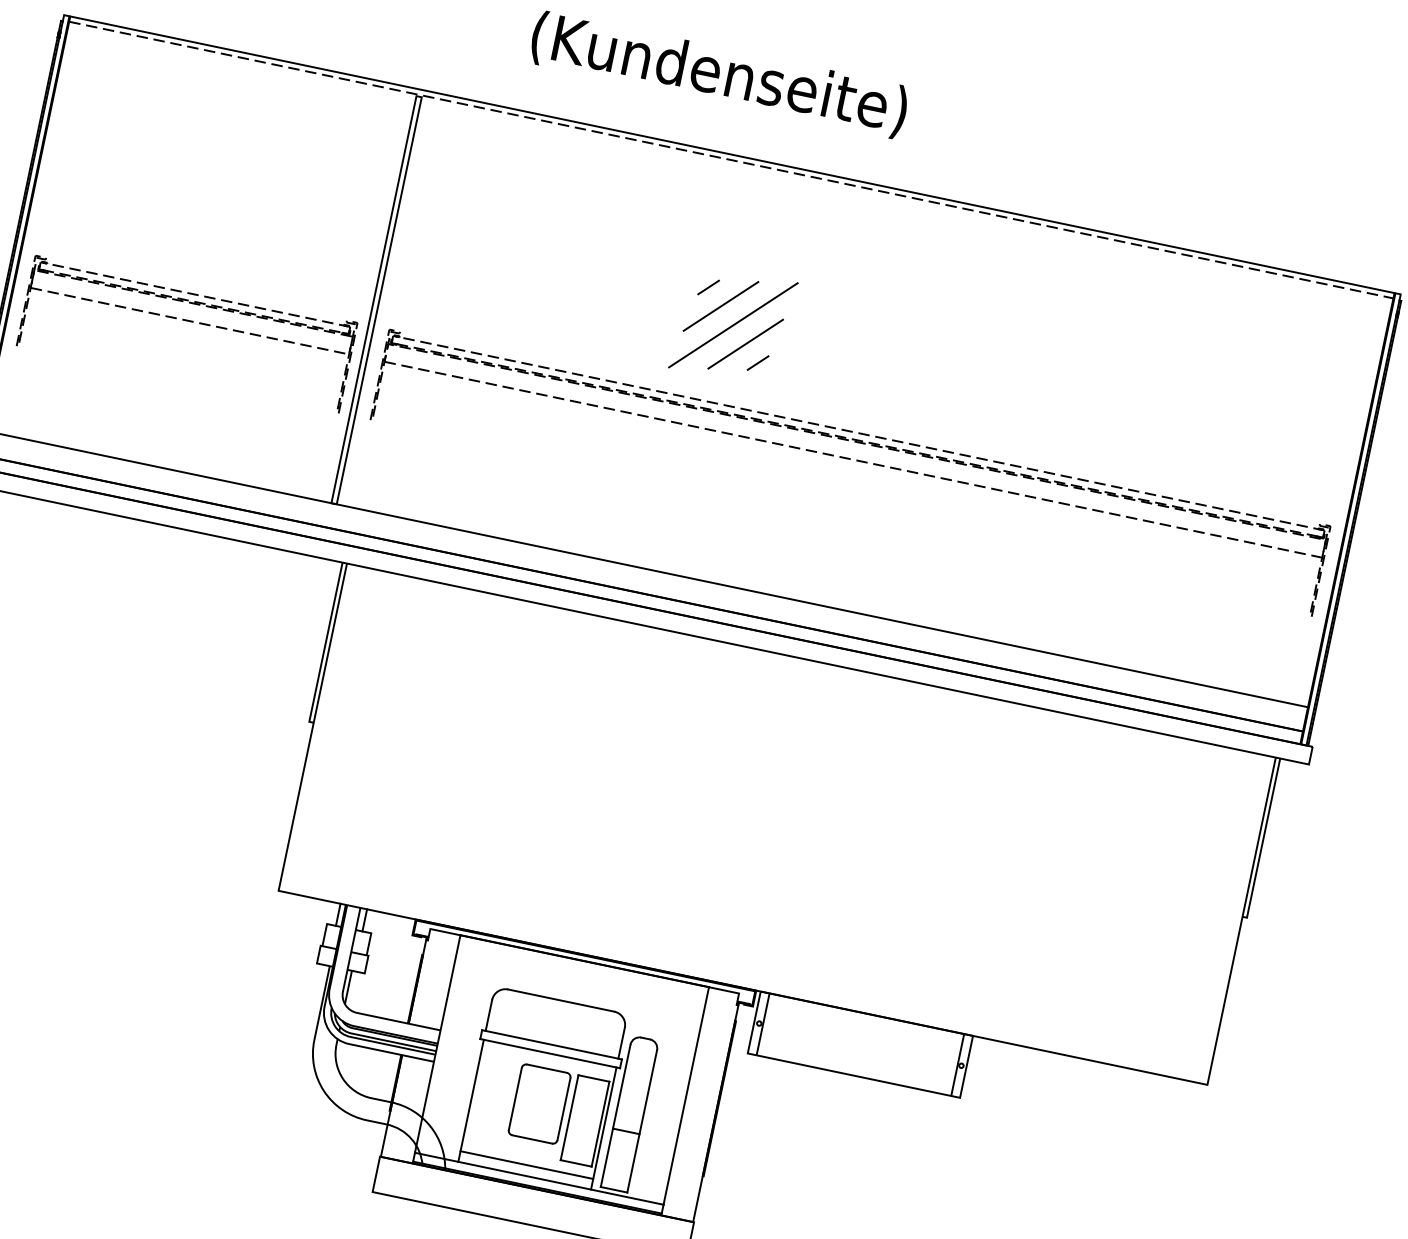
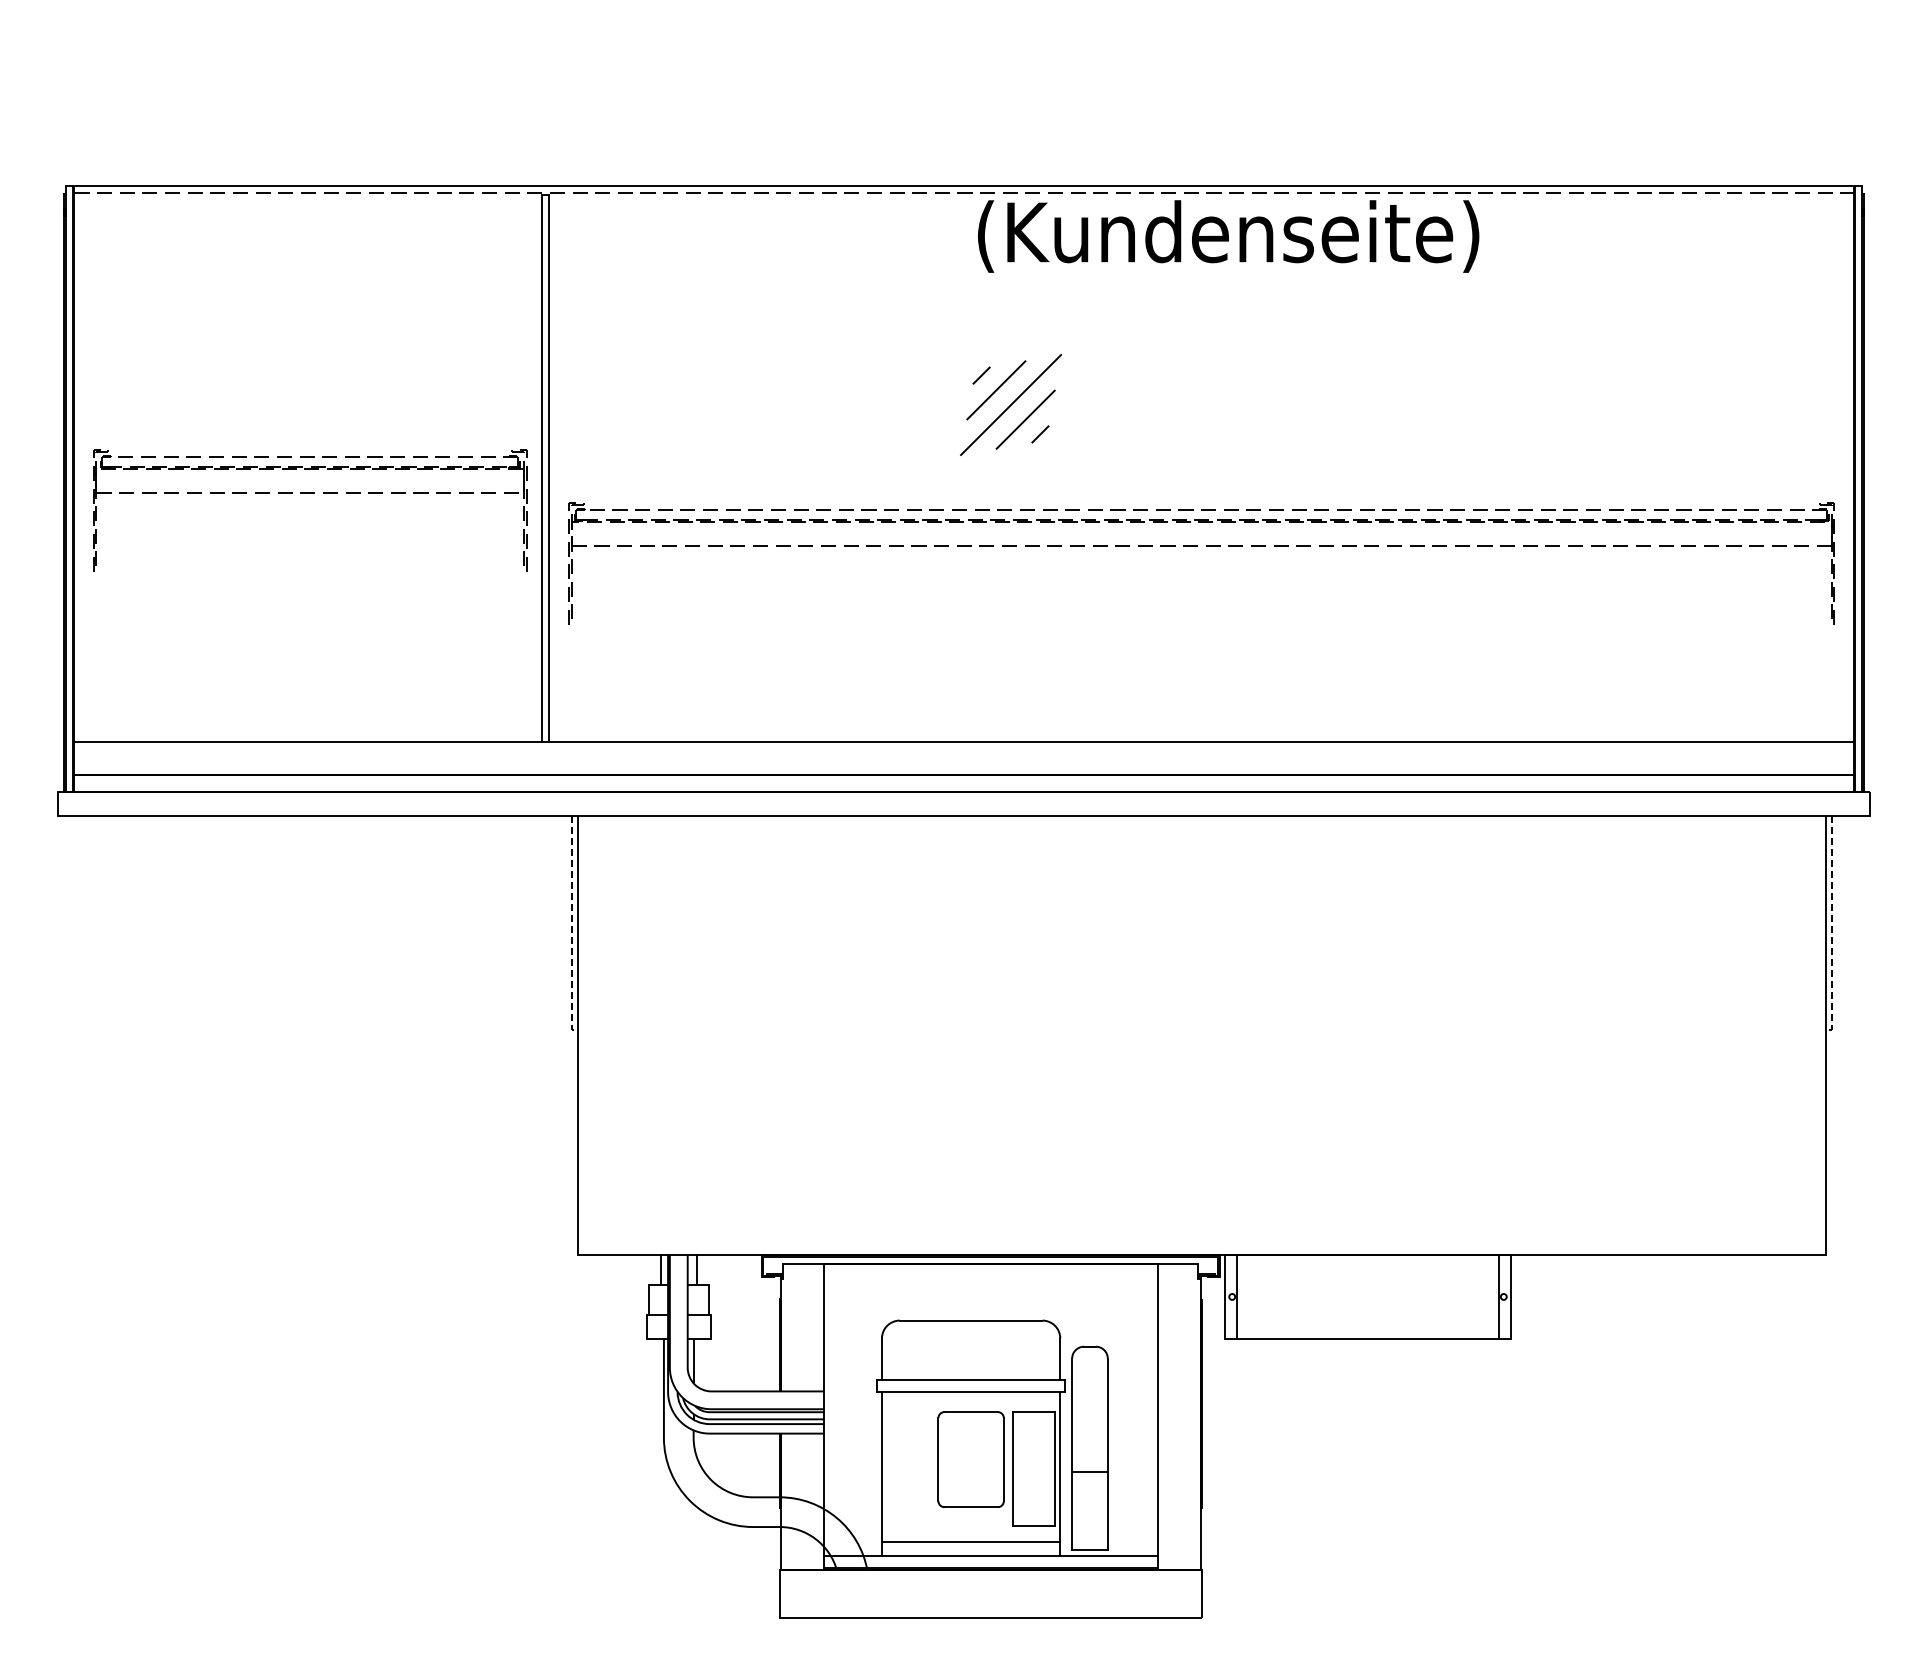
text: (719, 74) -> (1228, 236), moved
part: (189, 321) -> (310, 493), moved
part: (733, 324) -> (1010, 404), size x0.7
line: (325, 645) -> (571, 926), solid -> dashed
line: (1262, 841) -> (1831, 926), solid -> dashed

